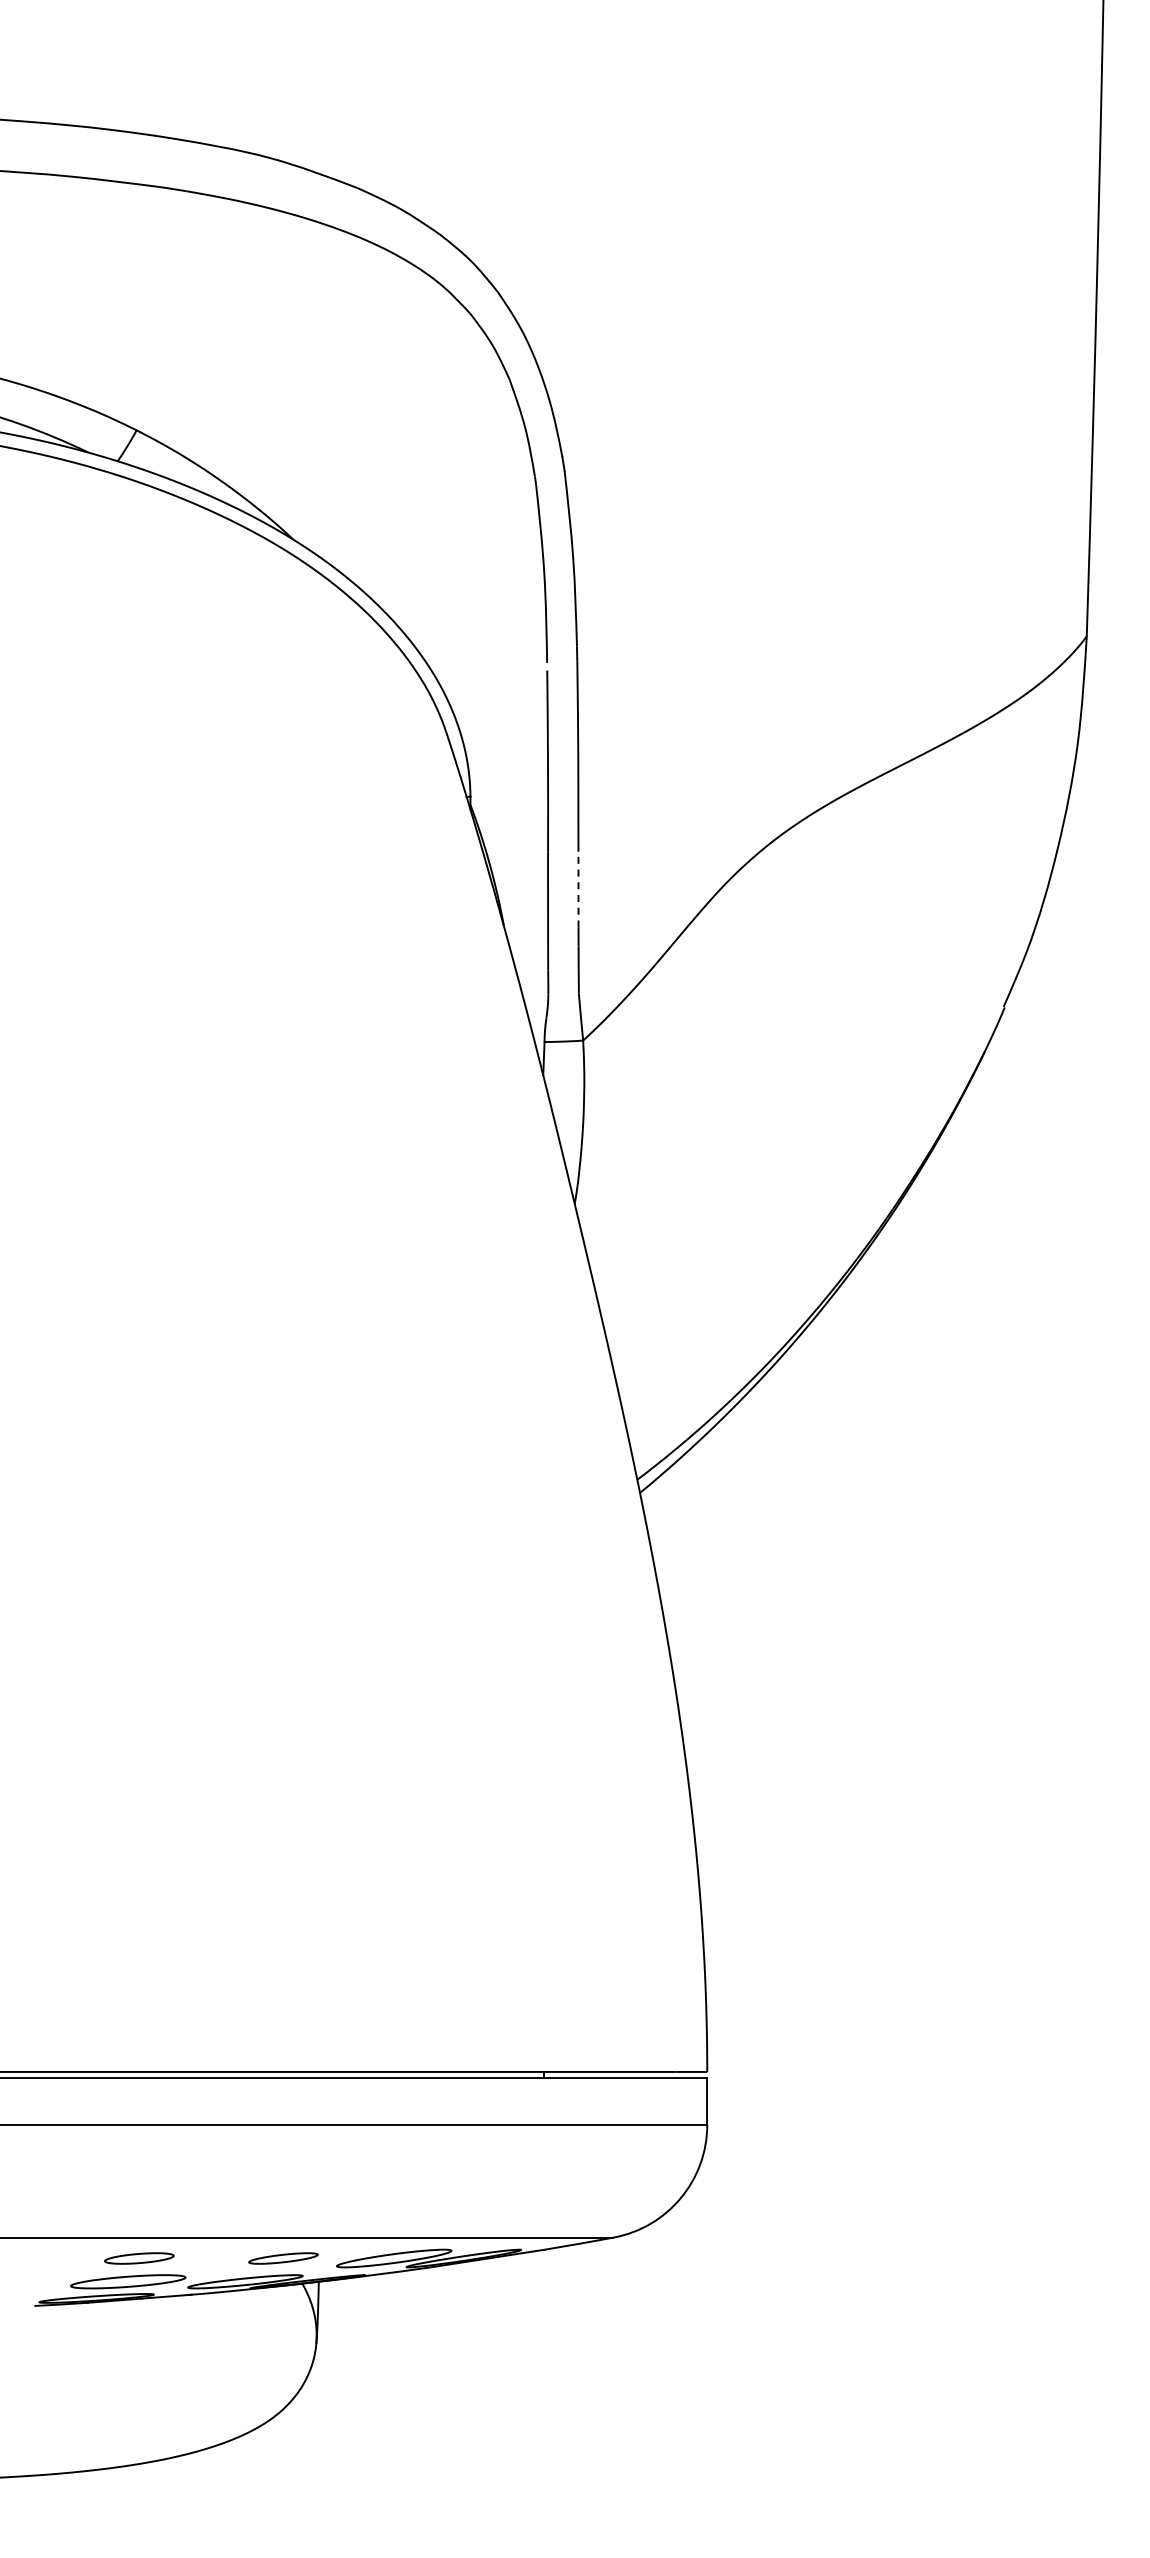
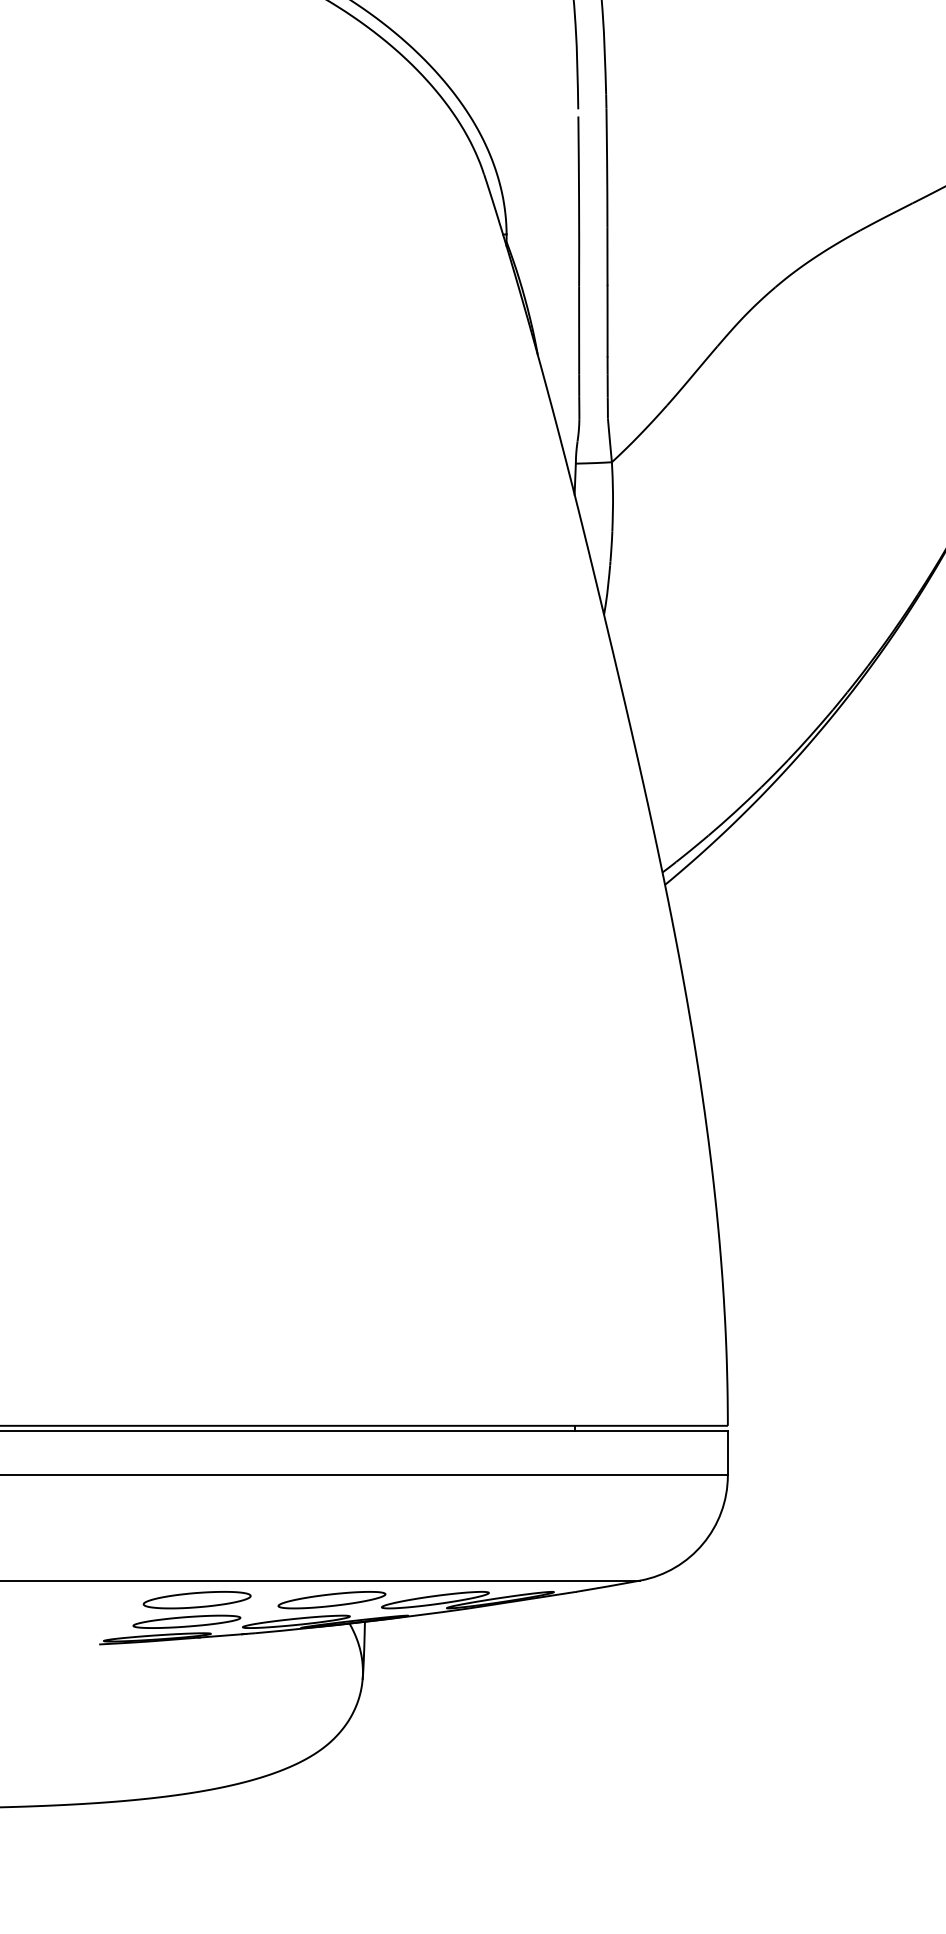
line: (578, 889) -> (607, 321), dashed -> solid
part: (139, 2258) -> (197, 1600), size x1.67
part: (283, 2258) -> (331, 1600), size x1.67

